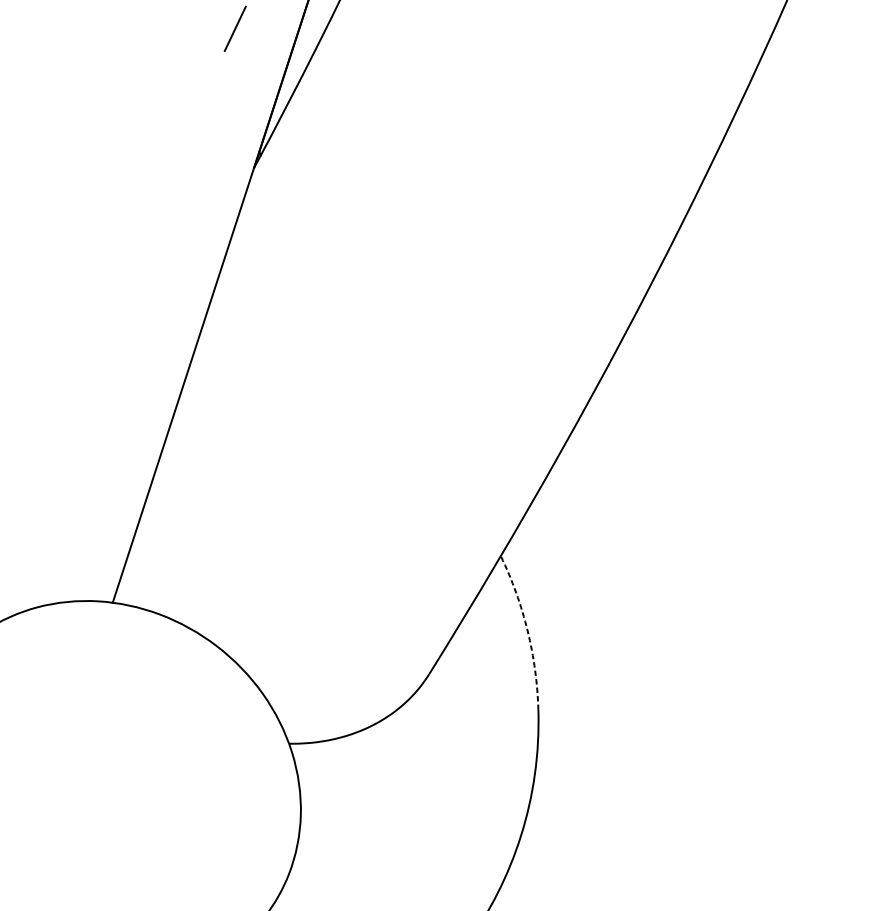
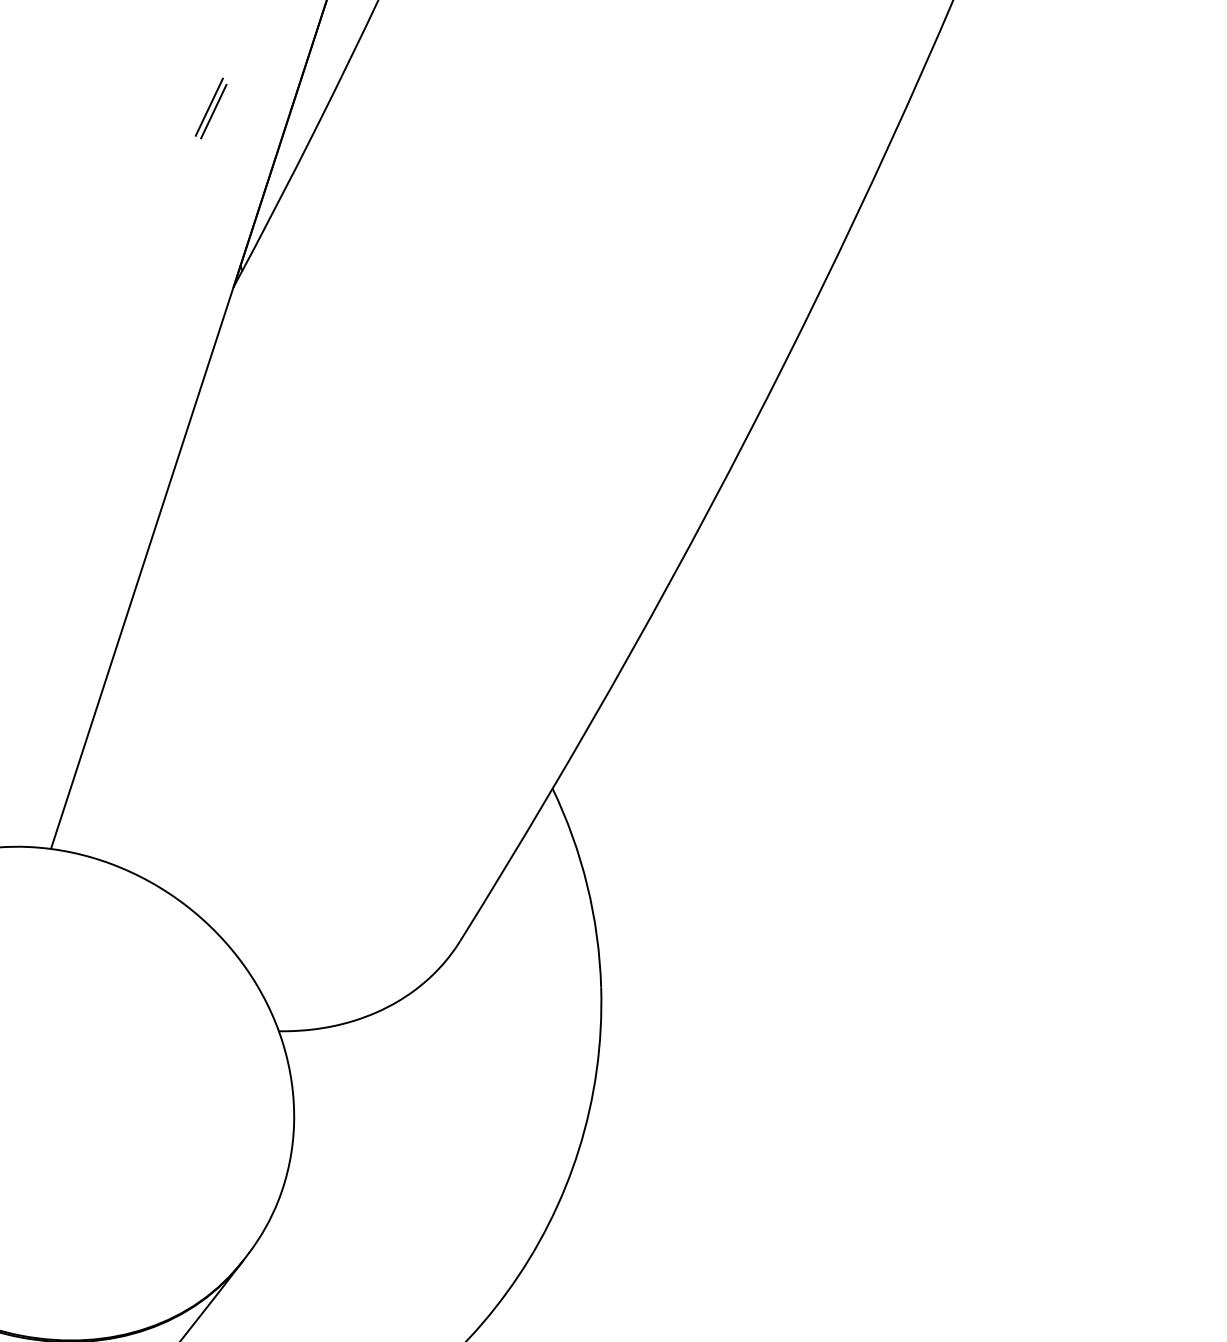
line: (238, 32) -> (213, 111), added
arc: (527, 630) -> (587, 885), dashed -> solid

